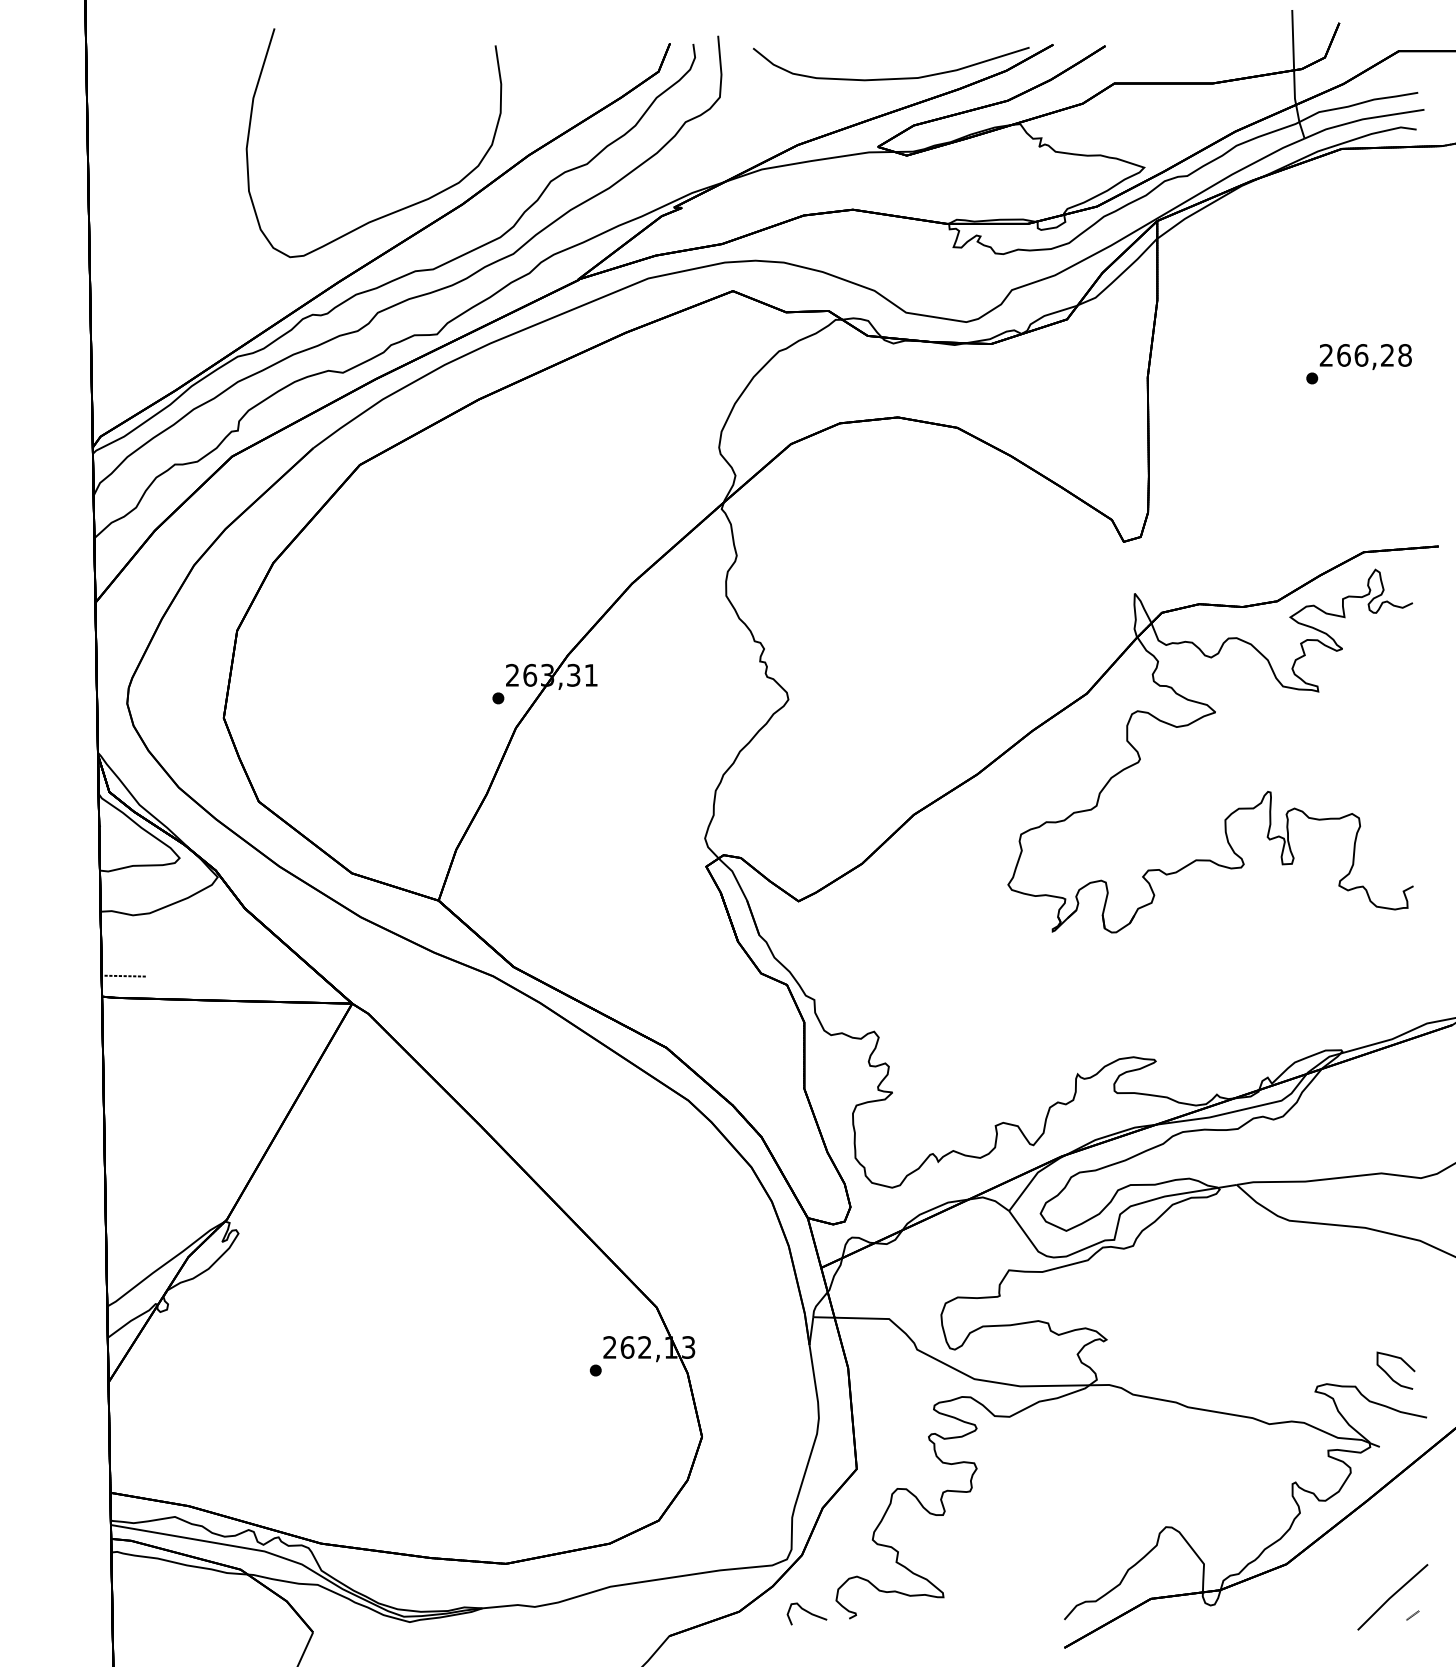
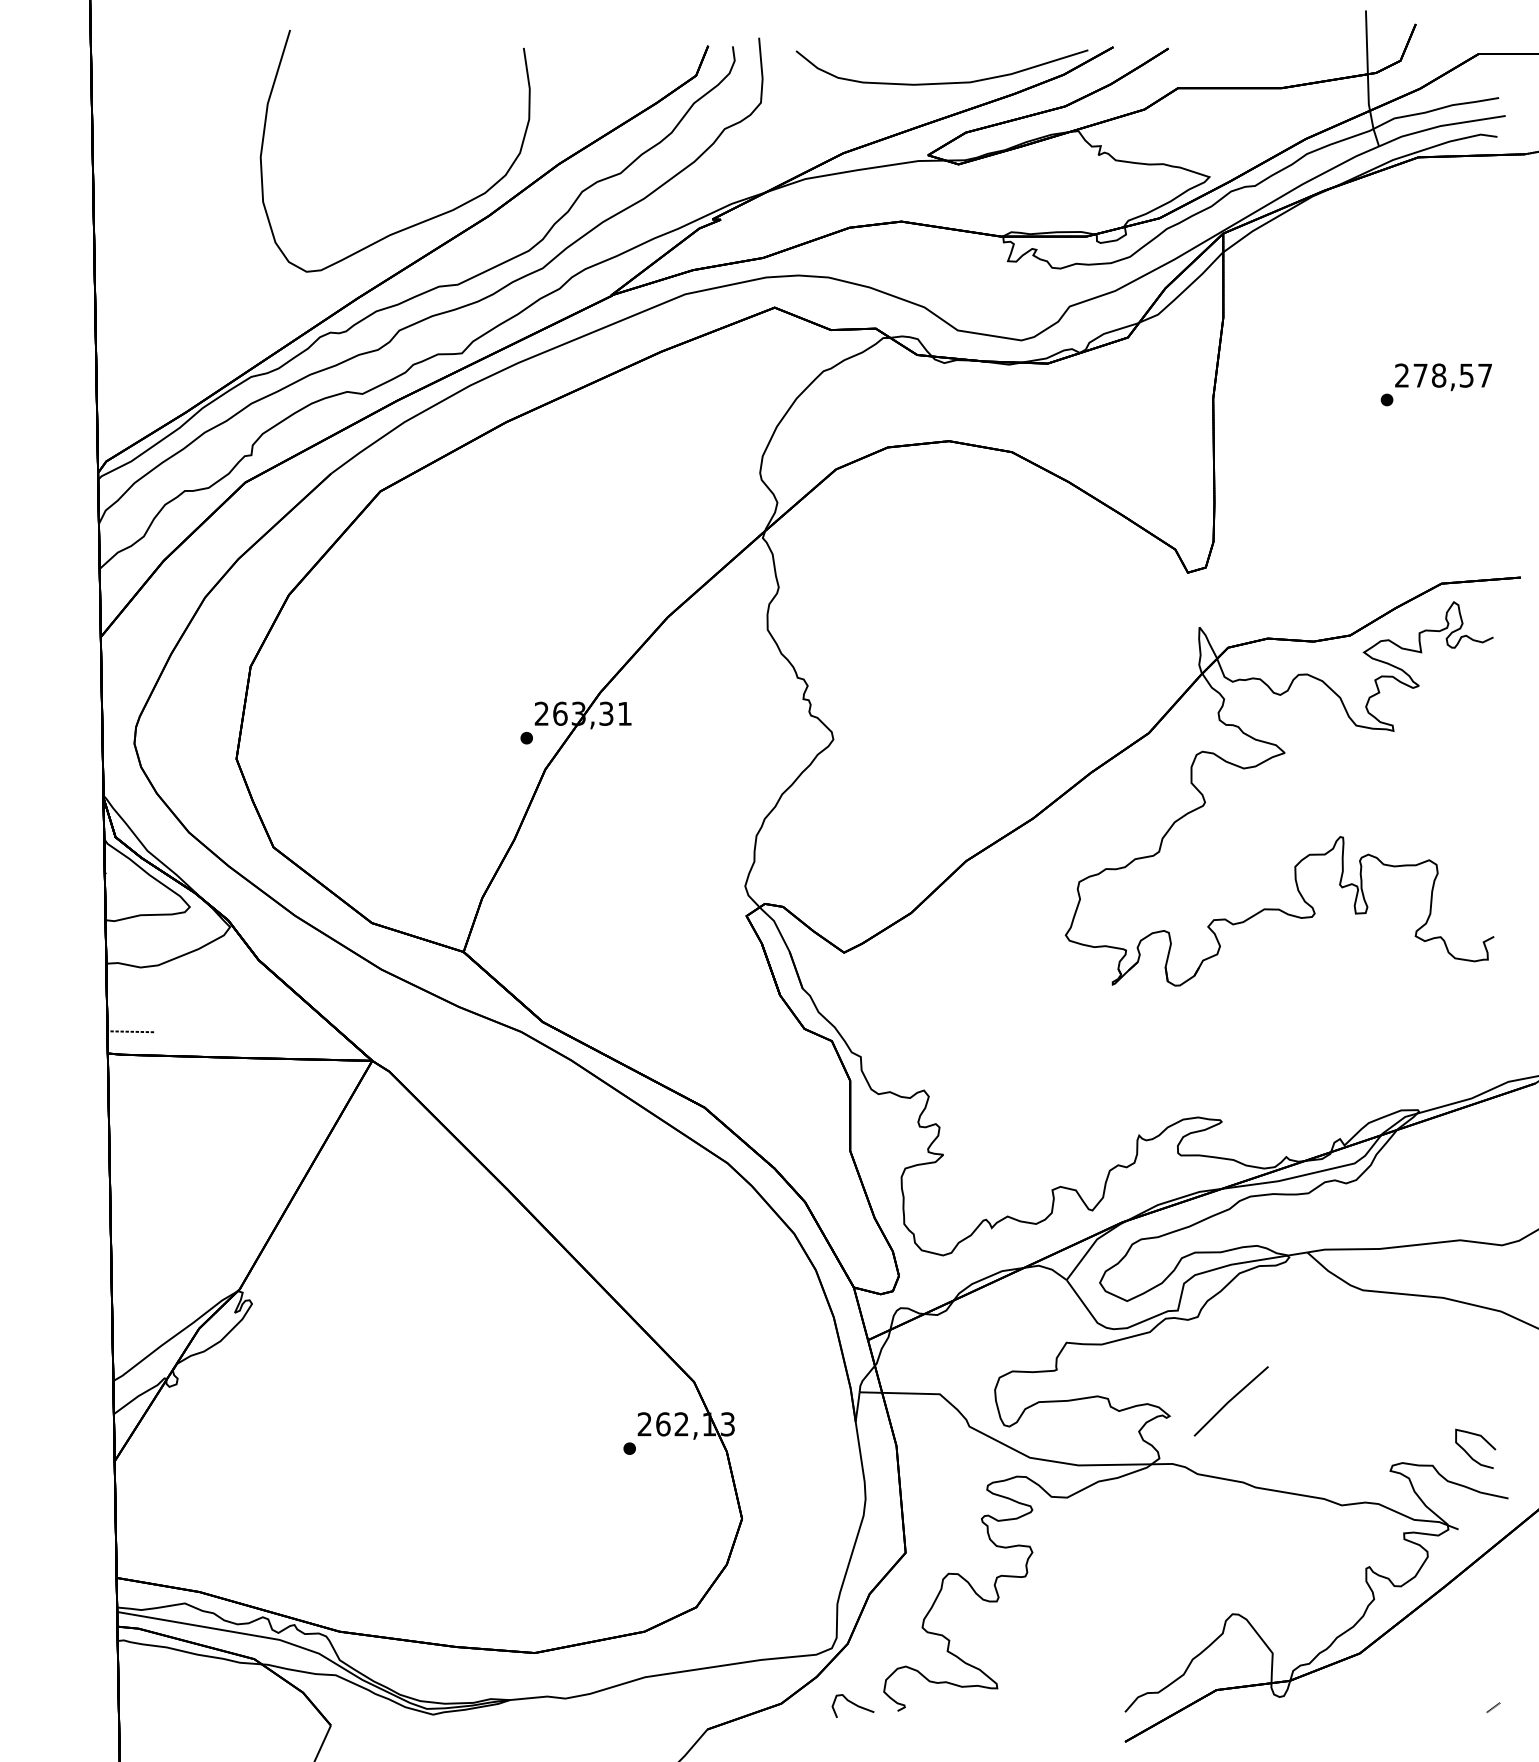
text: (1374, 355) -> (1452, 375), 266,28 -> 278,57
part: (1392, 1597) -> (1230, 1401), moved

